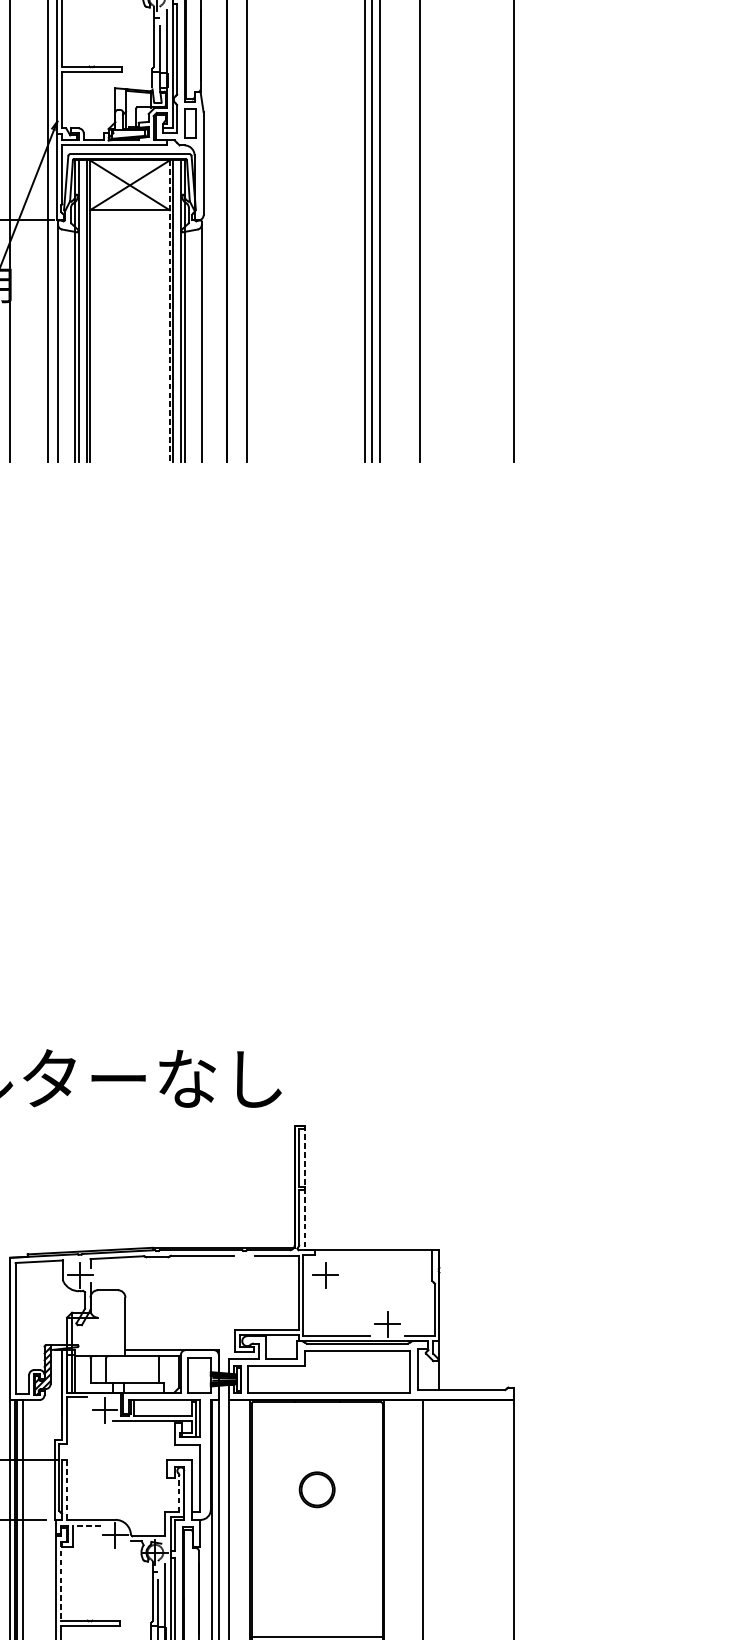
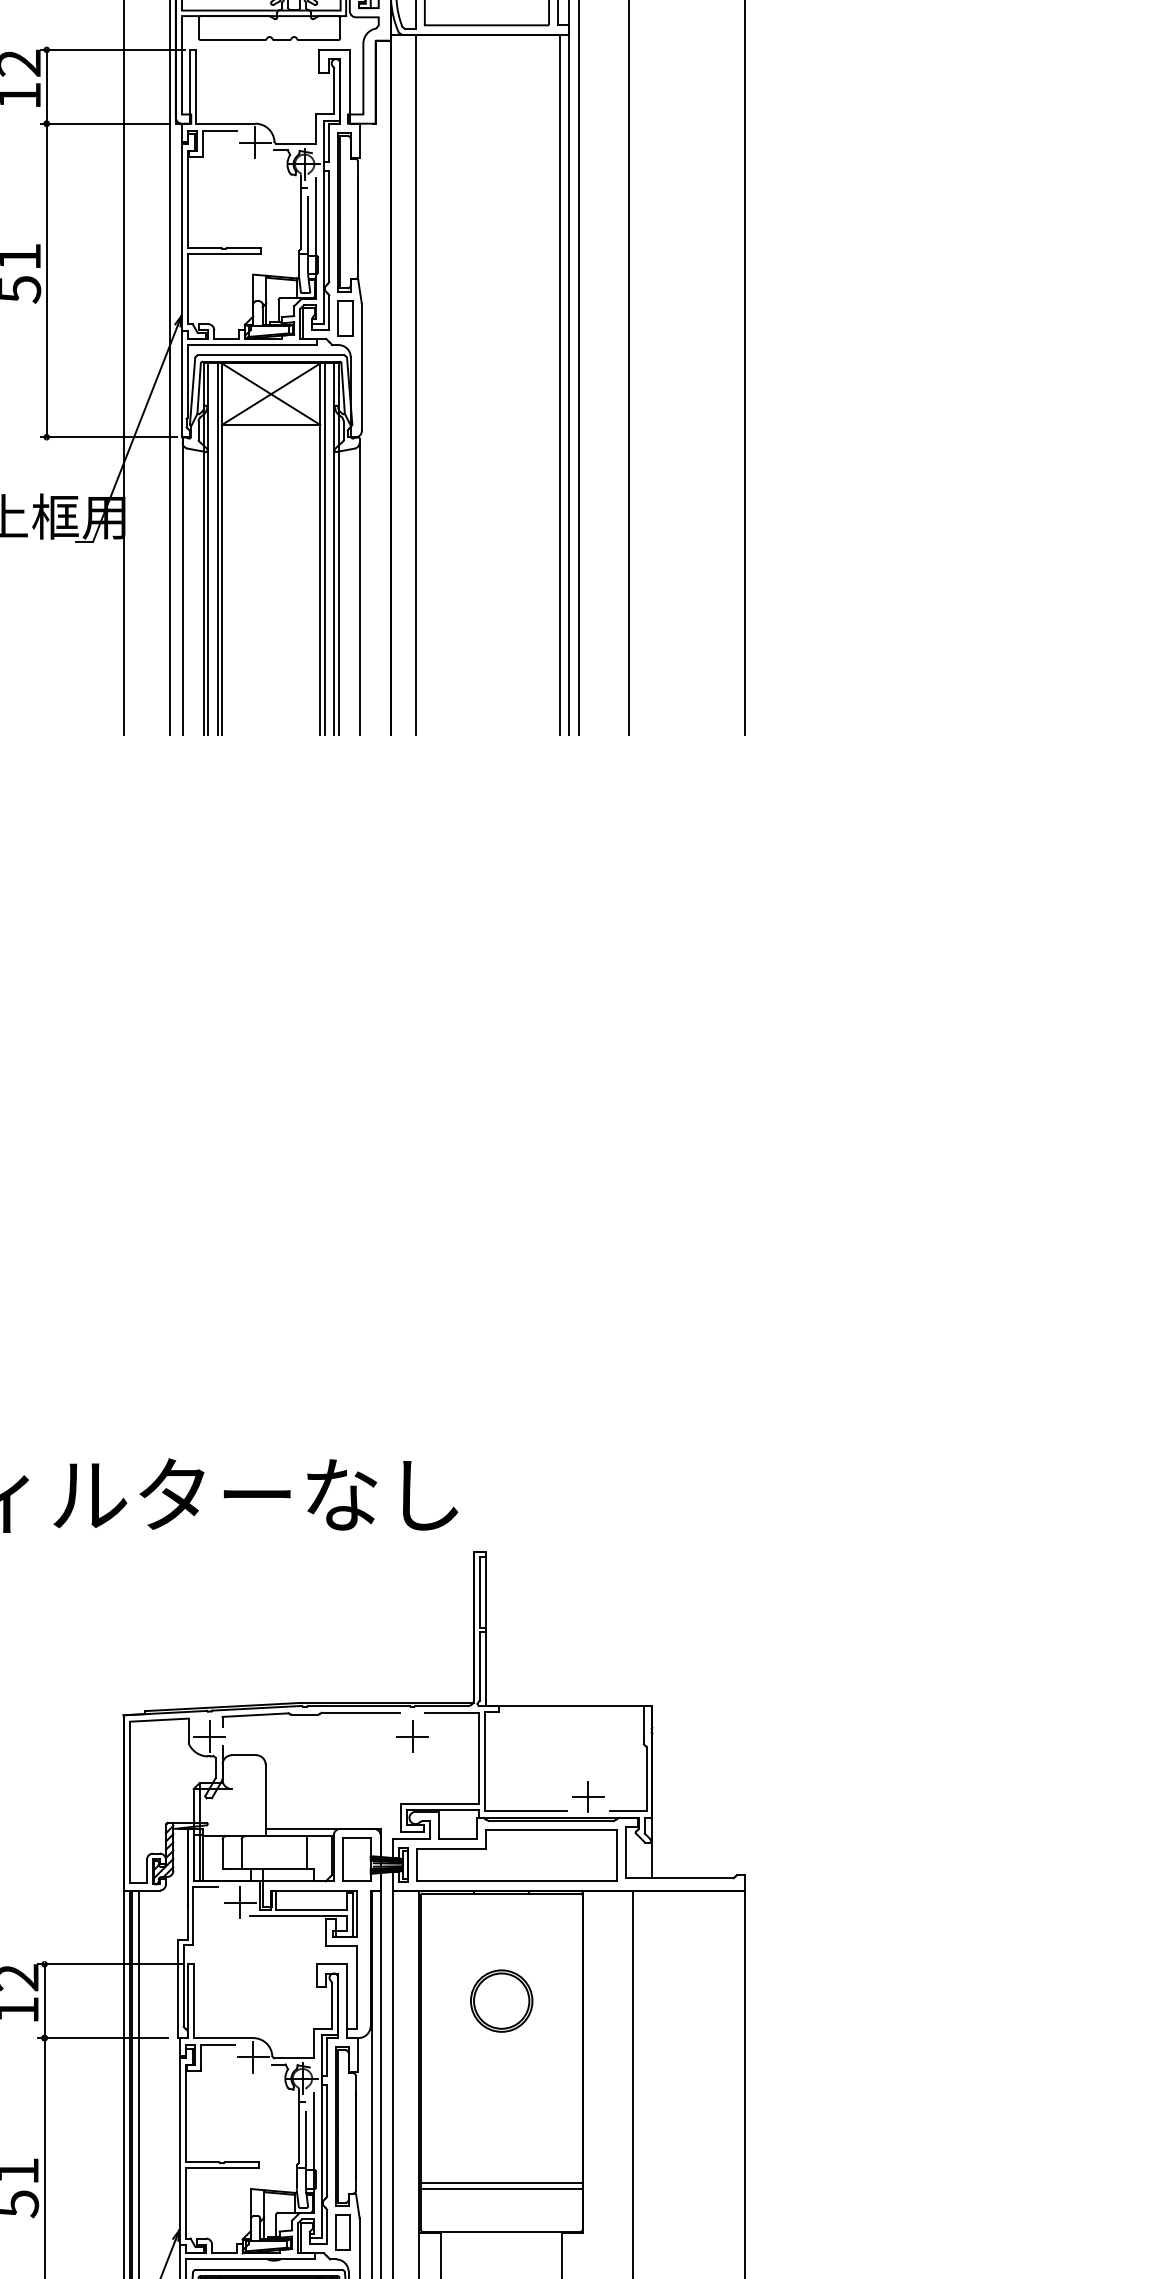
line: (170, 311) -> (320, 549), dashed -> solid
line: (304, 1188) -> (486, 1629), dashed -> solid
part: (325, 1275) -> (412, 1736), moved
part: (316, 1489) -> (501, 2000), size x1.43
line: (66, 1490) -> (193, 2001), dashed -> solid
line: (179, 1493) -> (332, 2005), dashed -> solid
line: (86, 1525) -> (217, 2045), dashed -> solid
line: (60, 1581) -> (185, 2113), dashed -> solid

